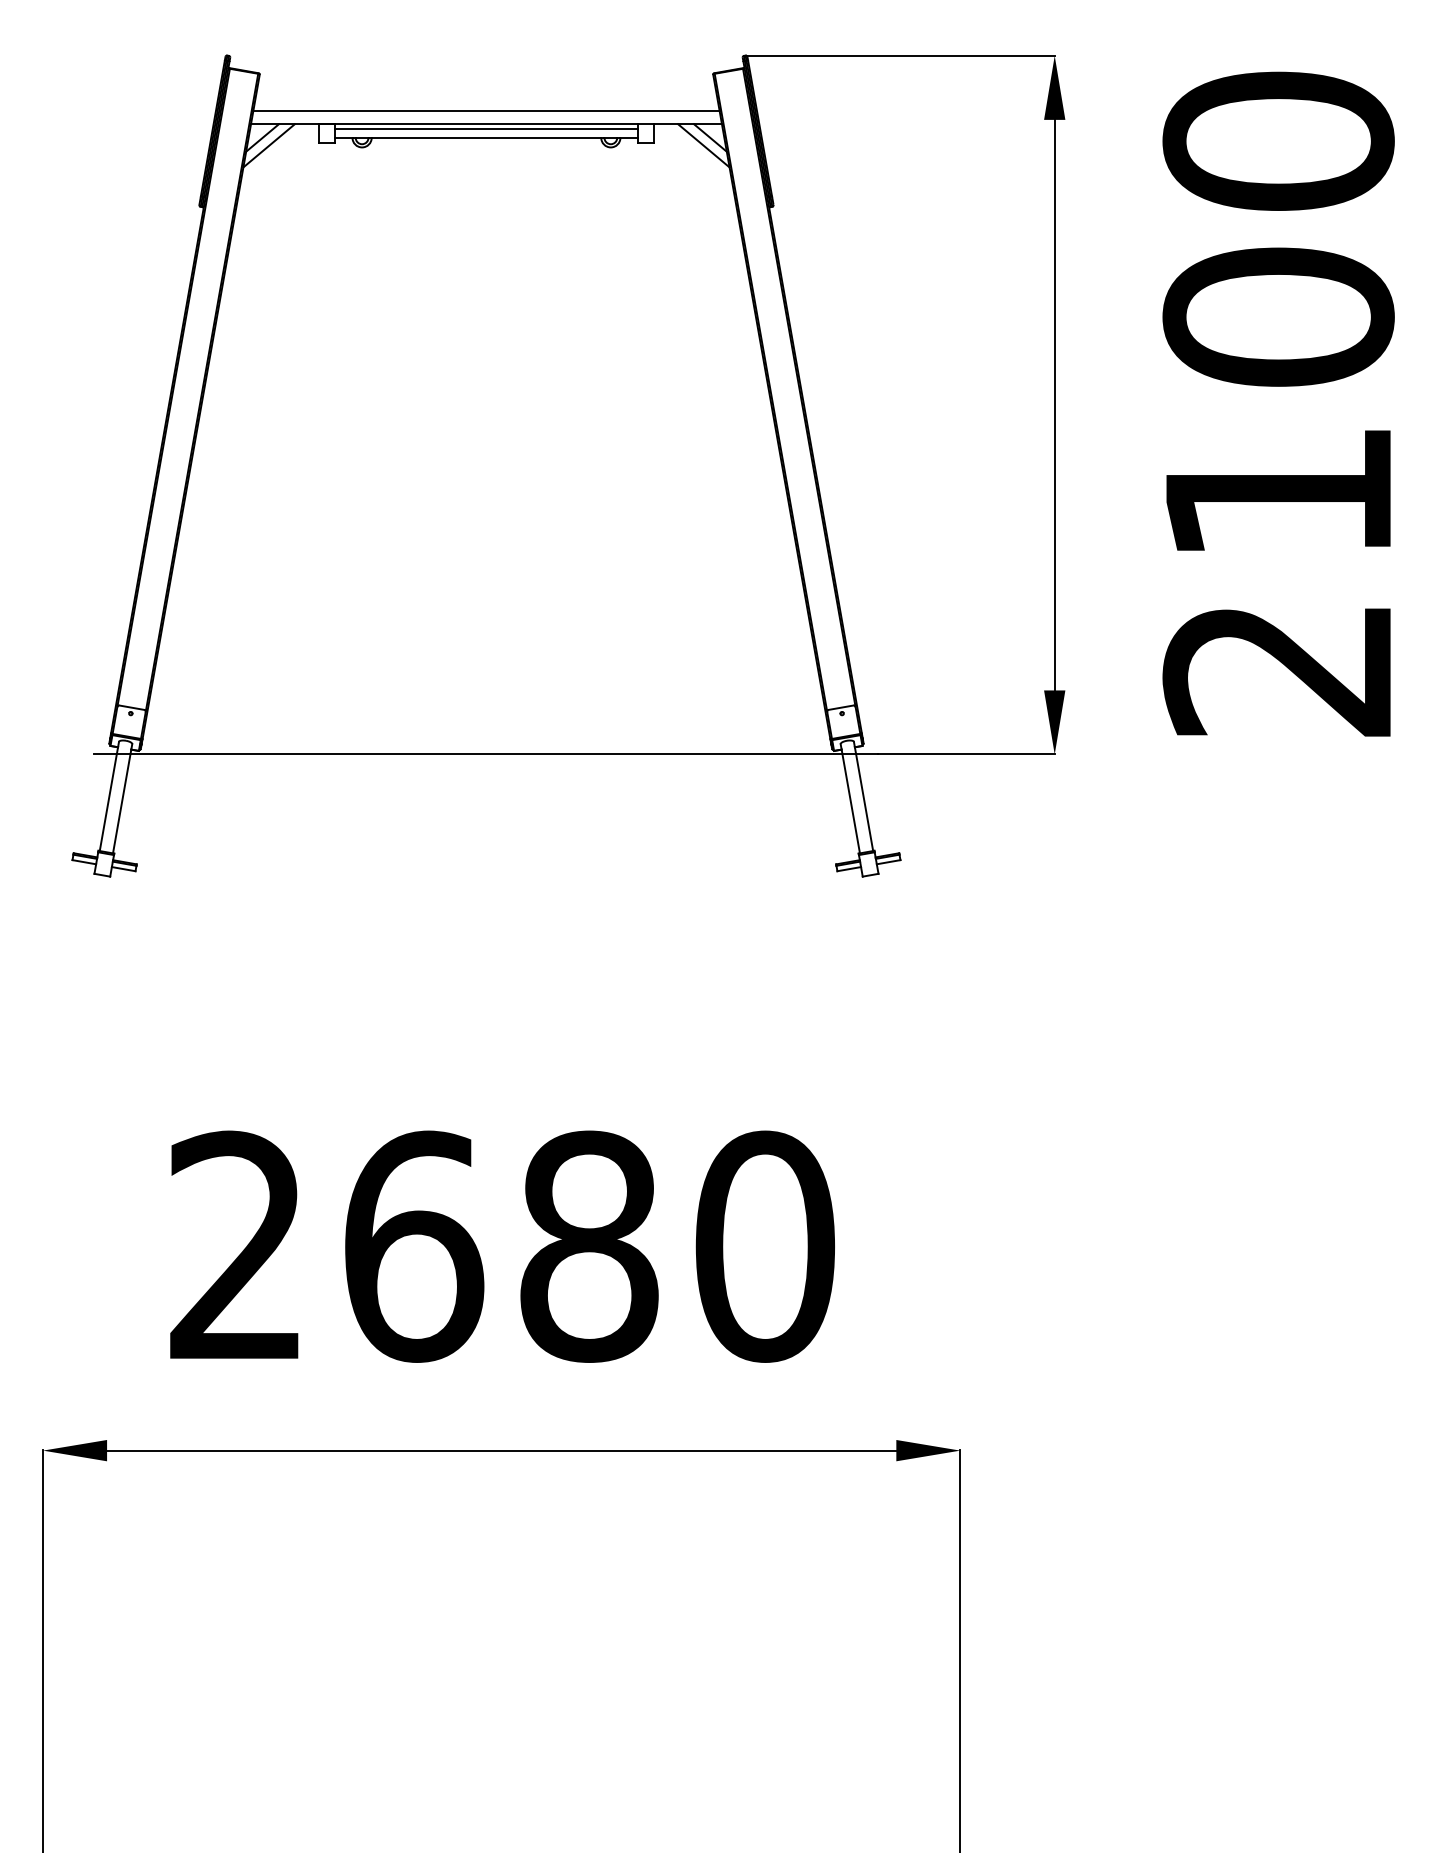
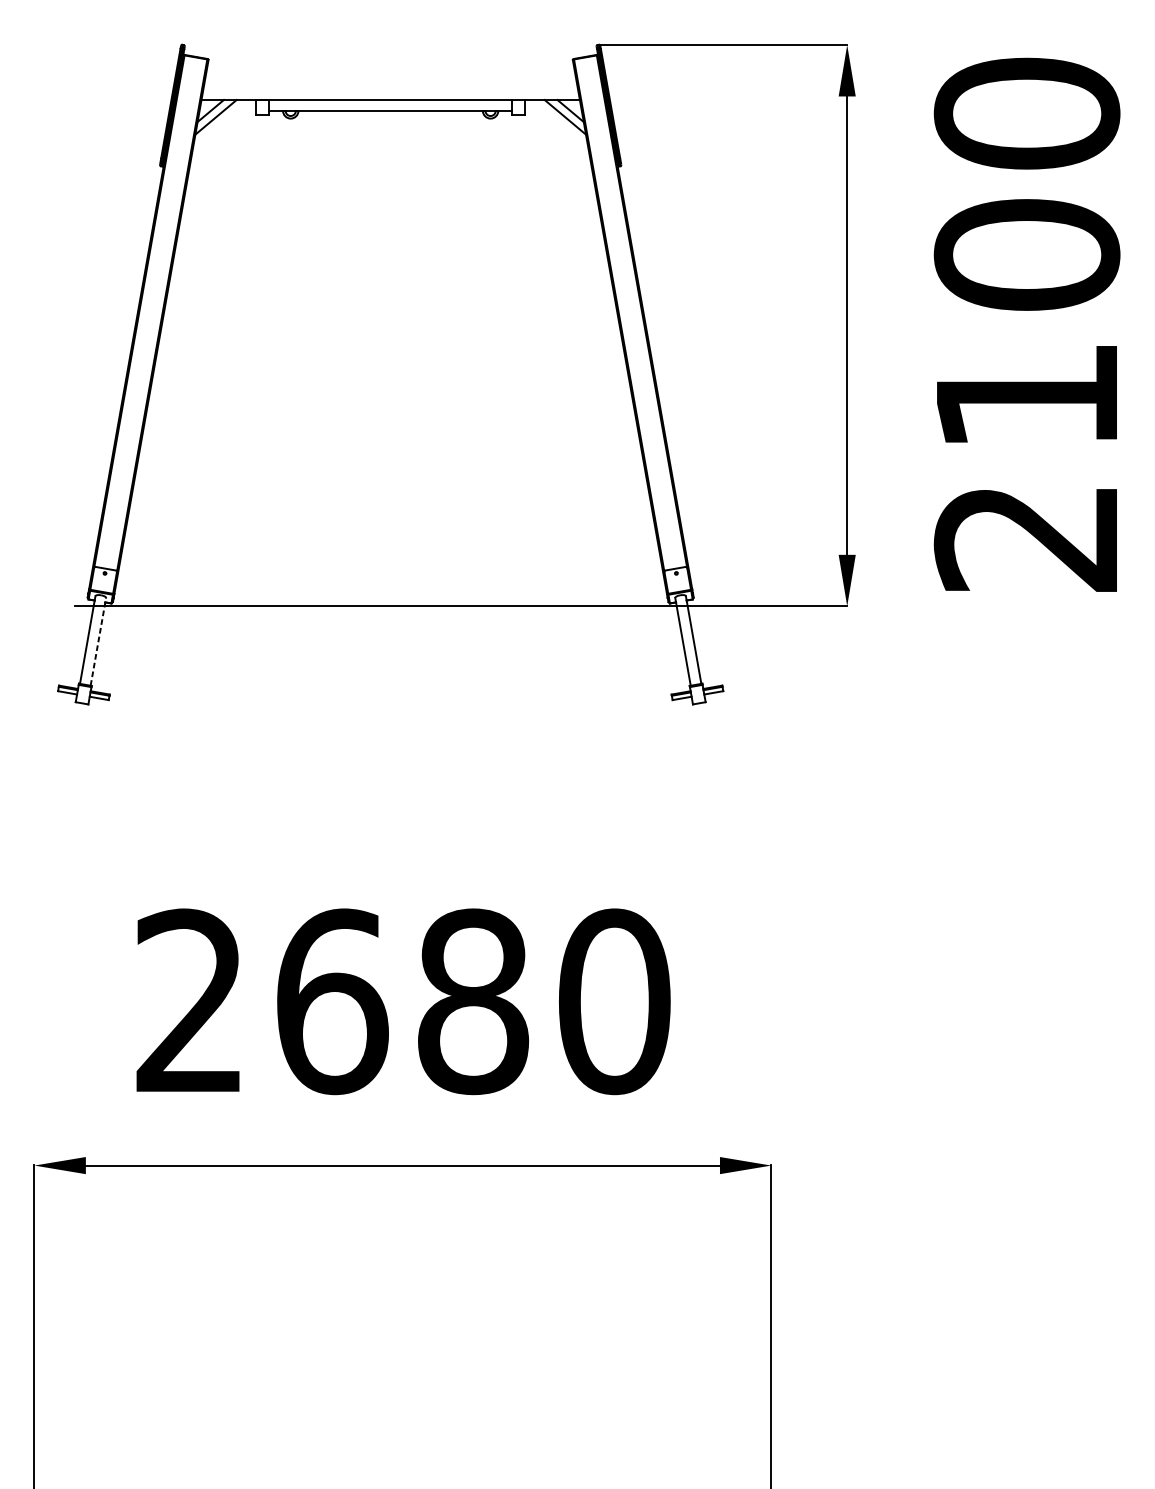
line: (486, 110) -> (390, 88), removed
line: (486, 129) -> (390, 104), removed
line: (122, 798) -> (98, 641), solid -> dashed

